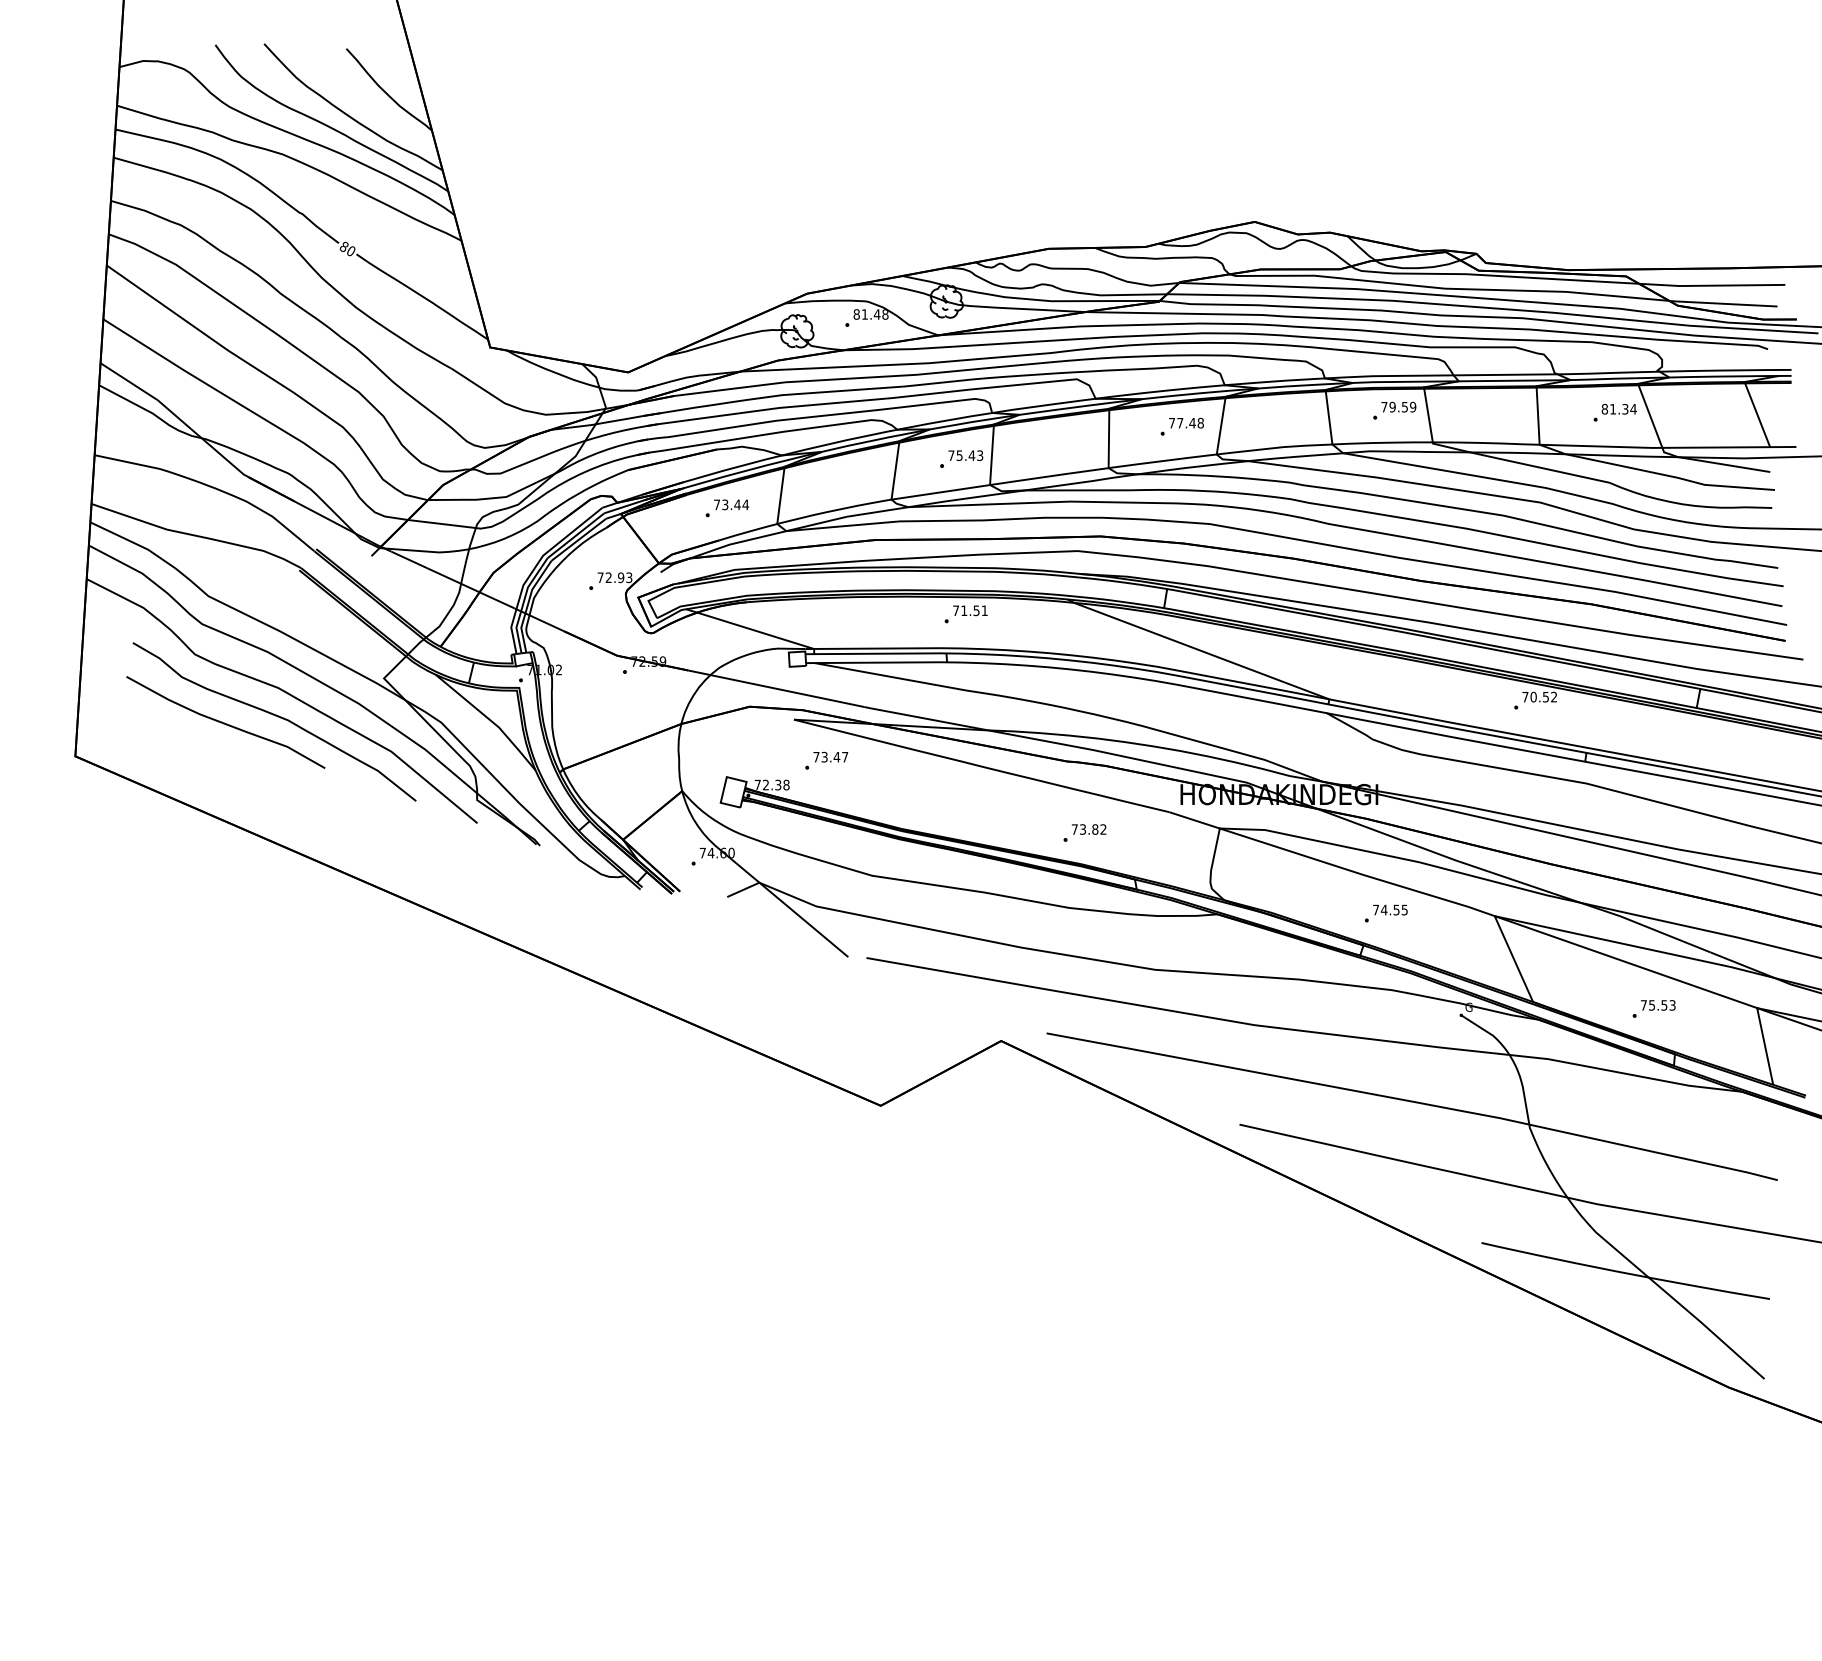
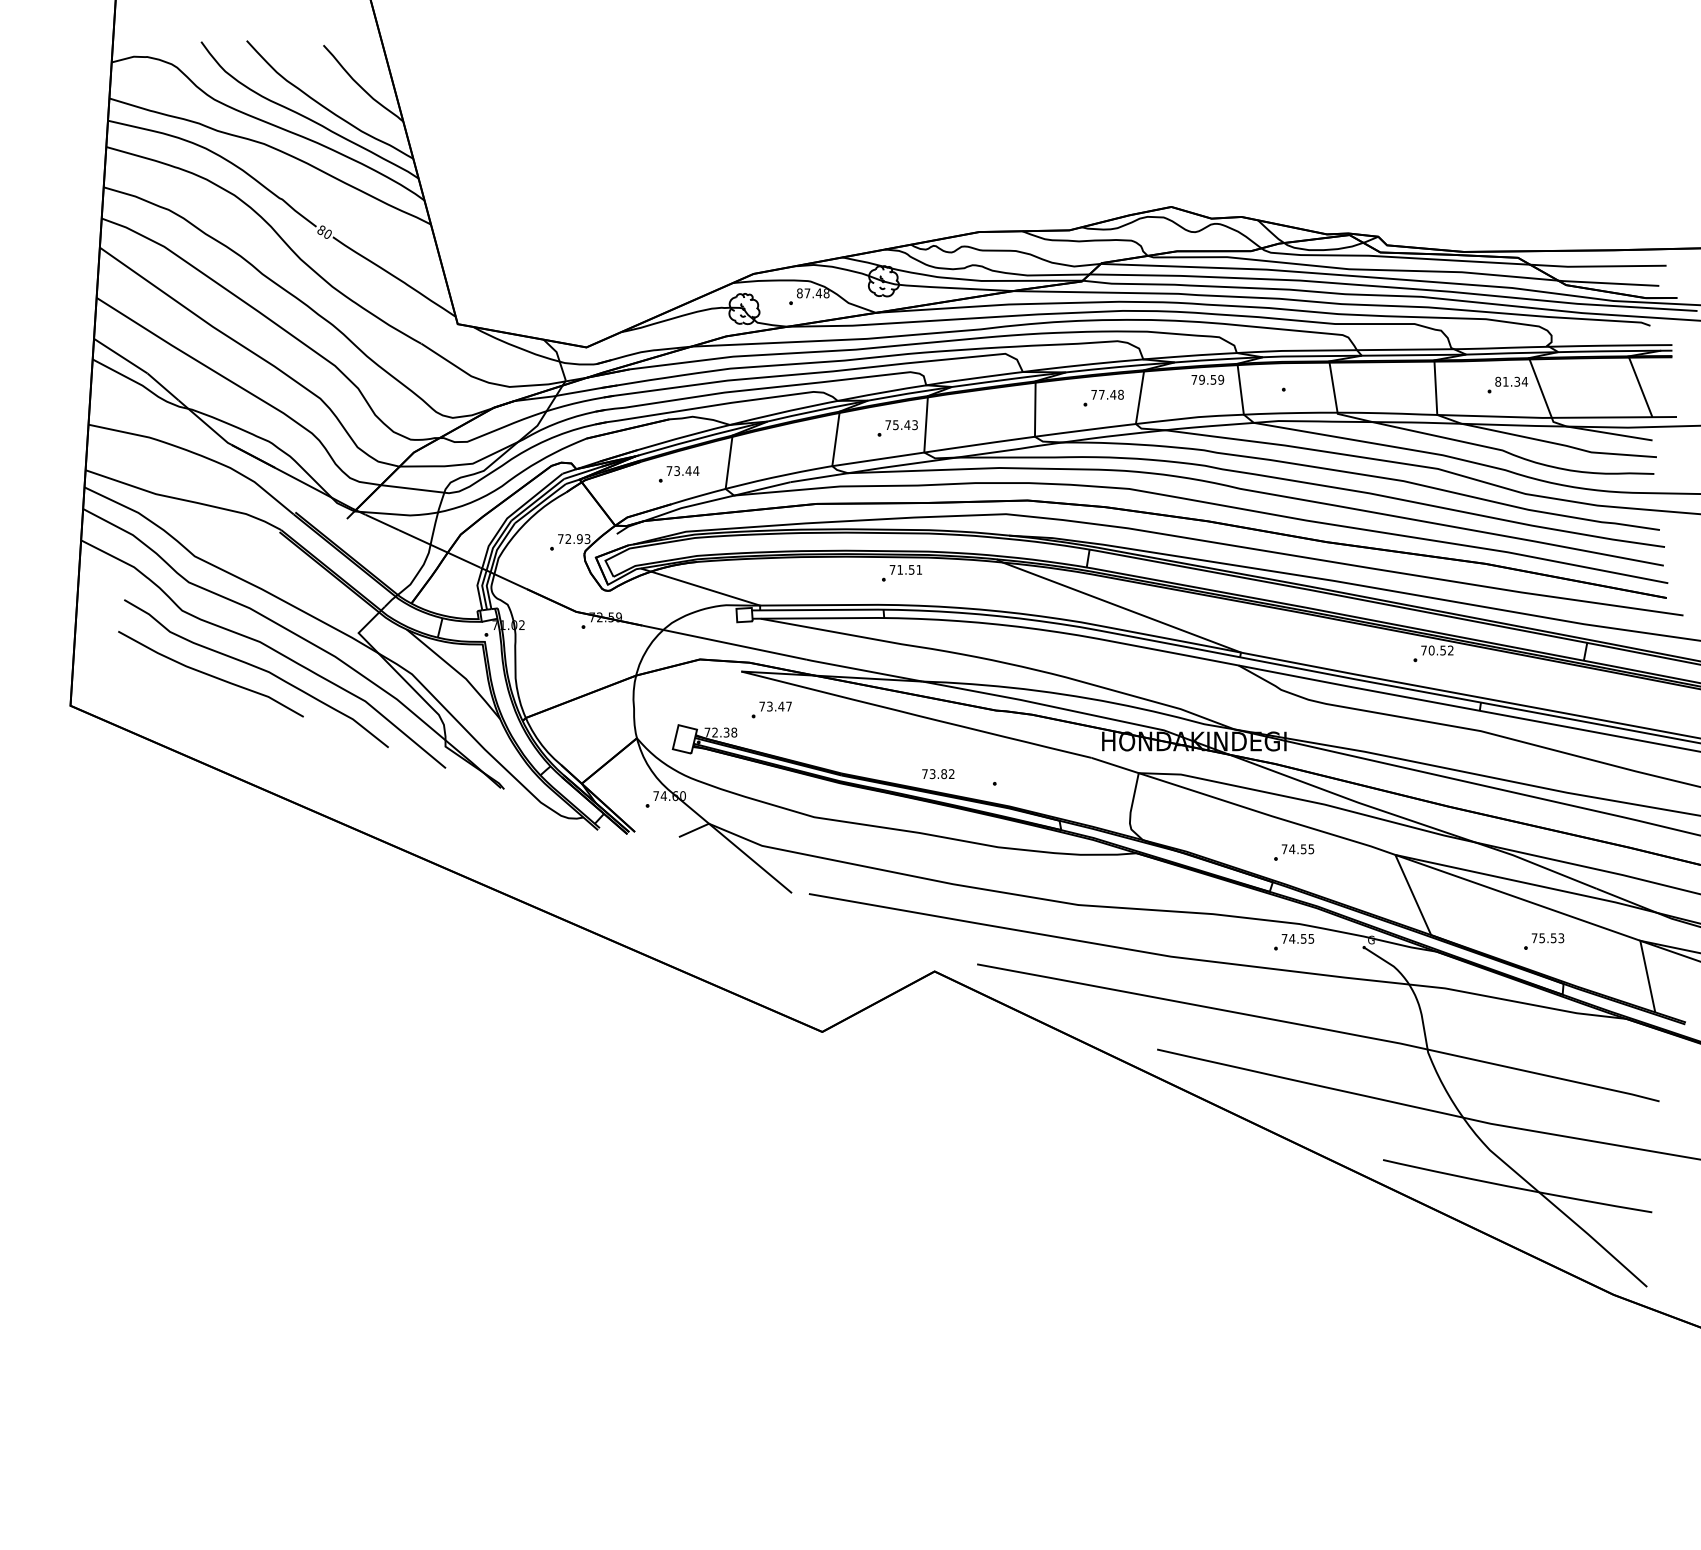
text: (864, 314) -> (807, 293), 81.48 -> 87.48
text: (1398, 406) -> (1207, 379), moved
text: (1088, 829) -> (937, 774), moved
part: (1386, 1009) -> (1294, 942), added

